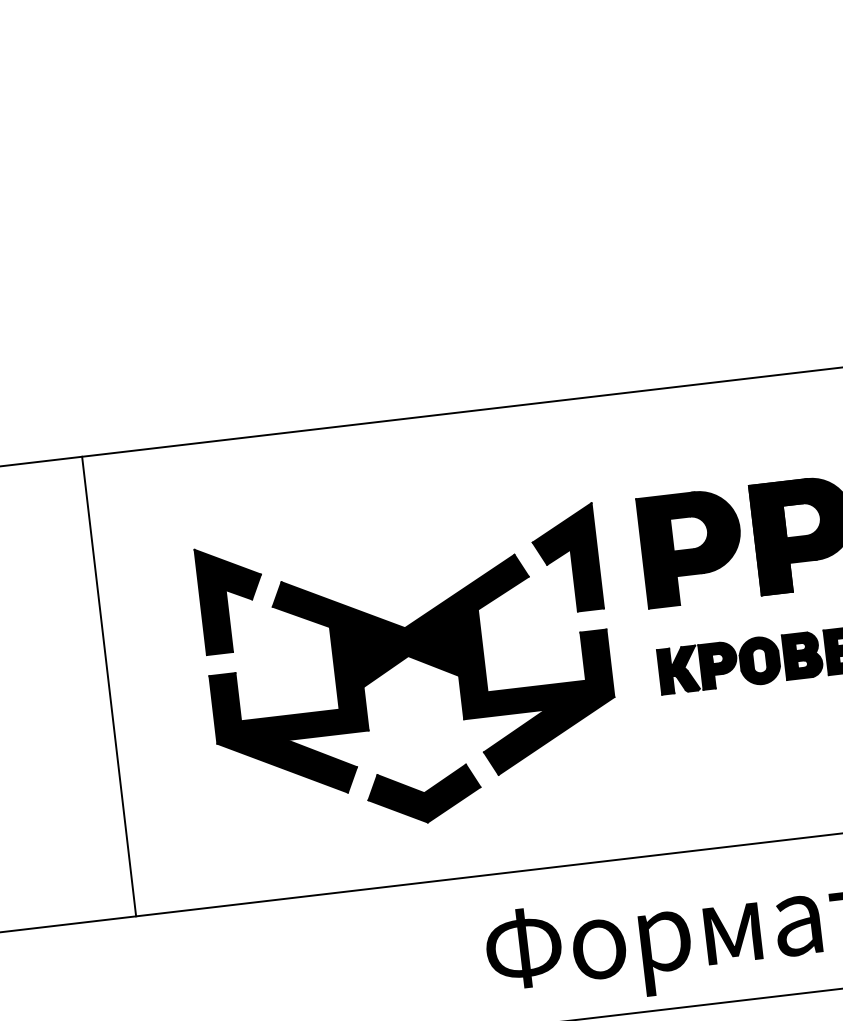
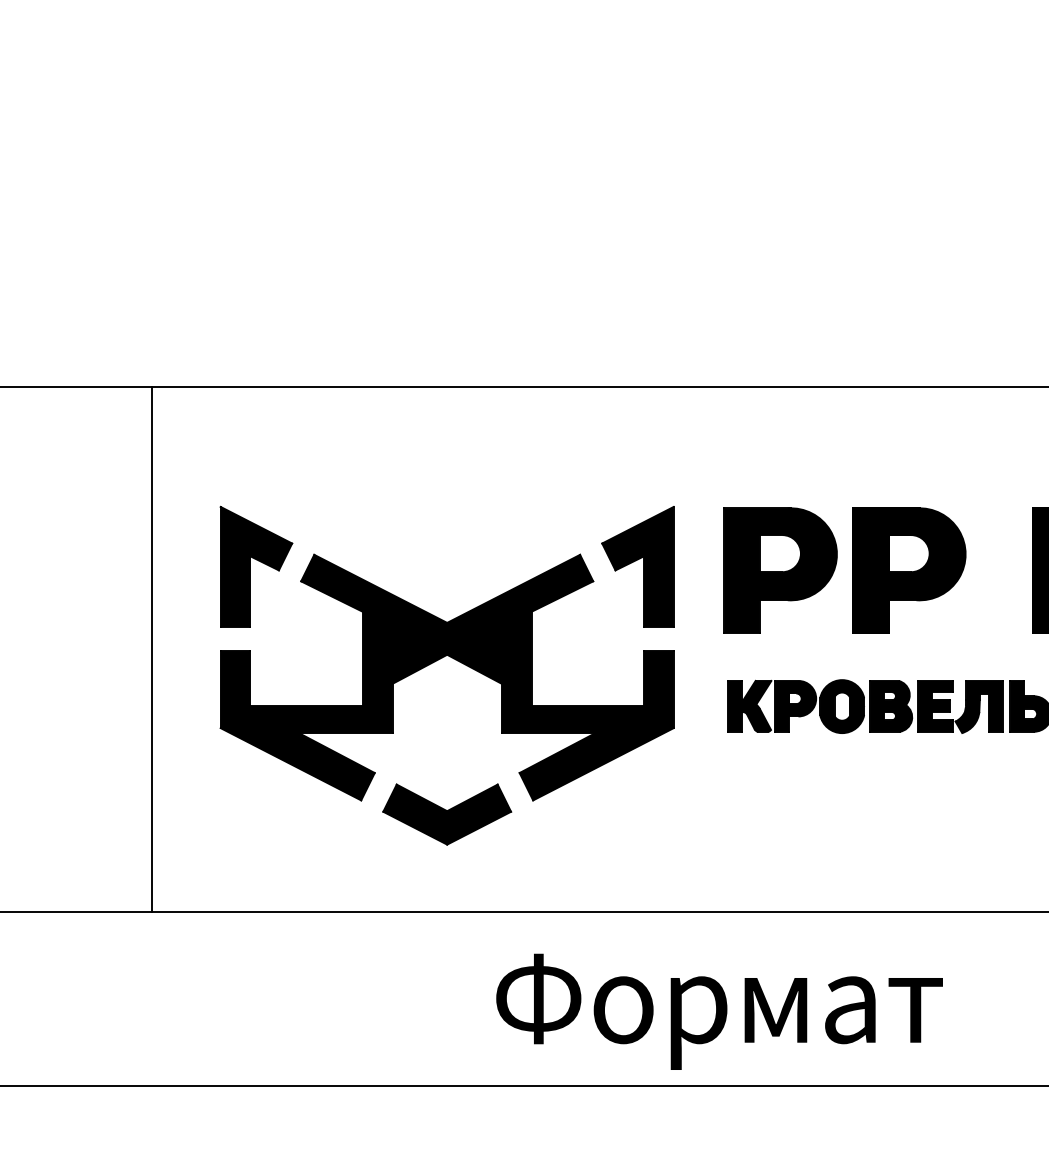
line: (109, 686) -> (152, 649), moved

